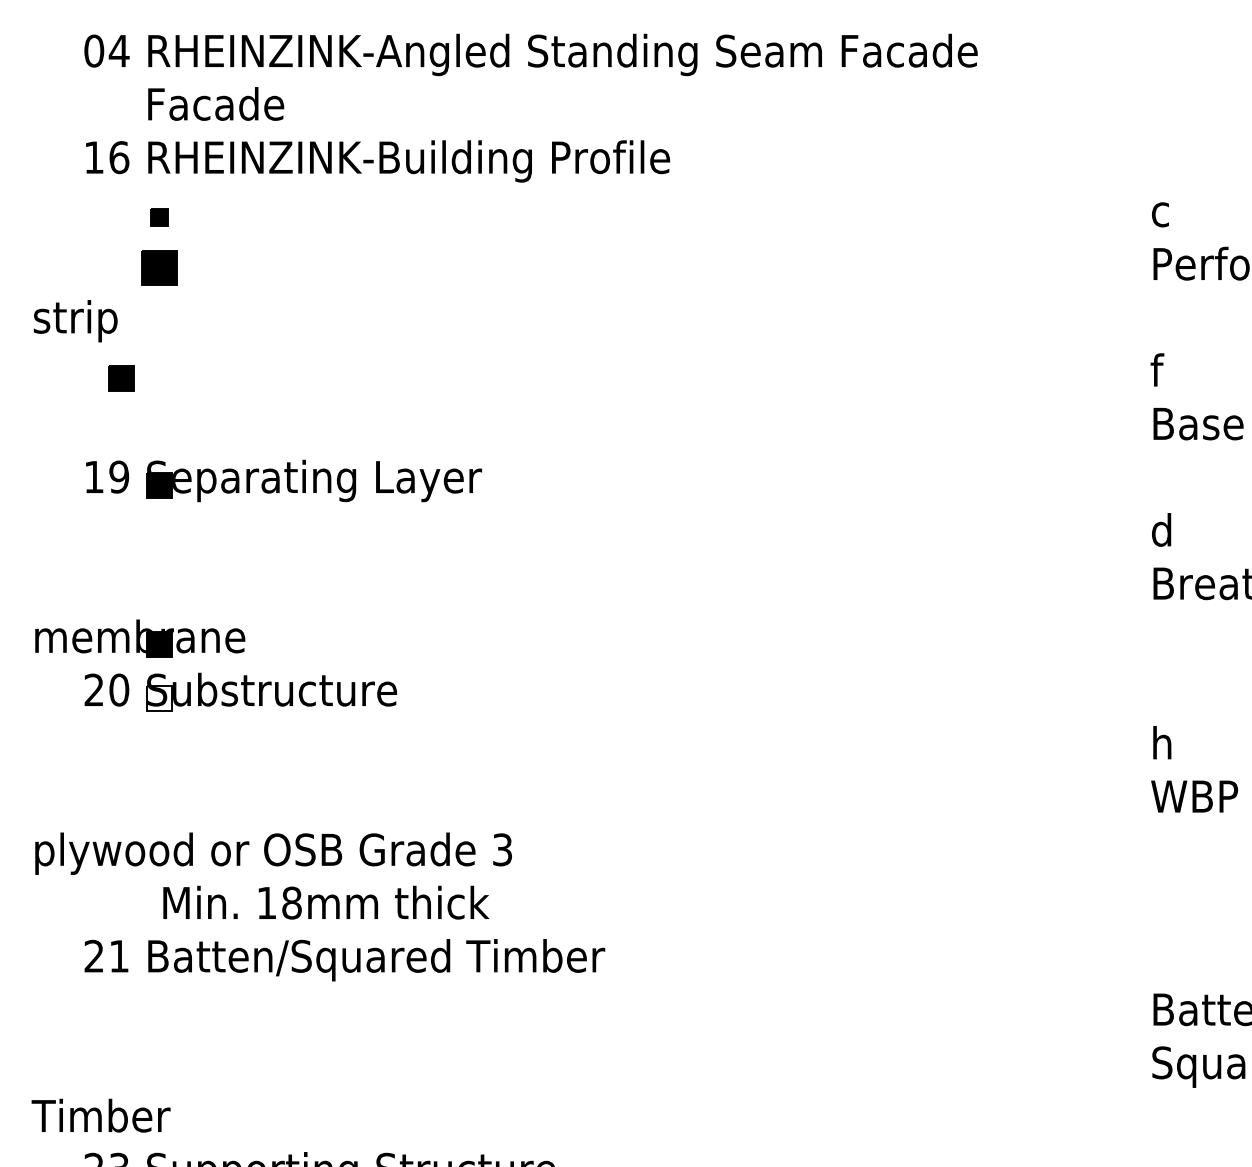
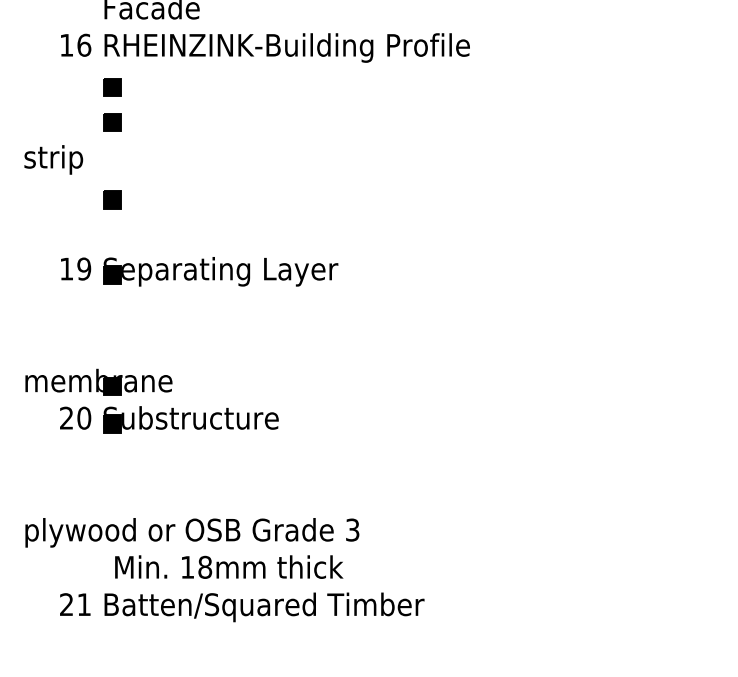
part: (159, 217) -> (112, 87), size x1.43
part: (159, 267) -> (112, 122), size x0.71
part: (121, 378) -> (112, 200), moved
fill: (158, 698) -> (111, 424), added

